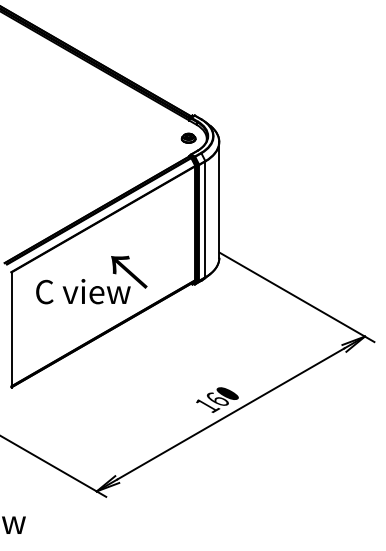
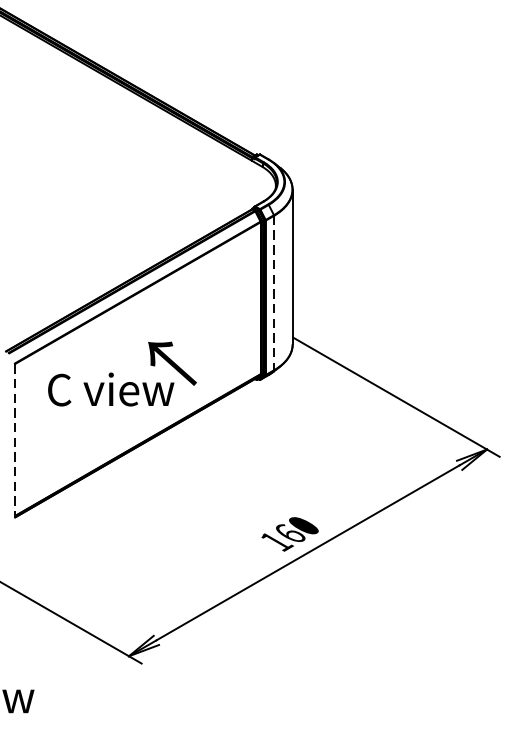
part: (188, 137) -> (251, 183), removed
line: (205, 219) -> (274, 293), solid -> dashed
line: (11, 330) -> (15, 441), solid -> dashed

